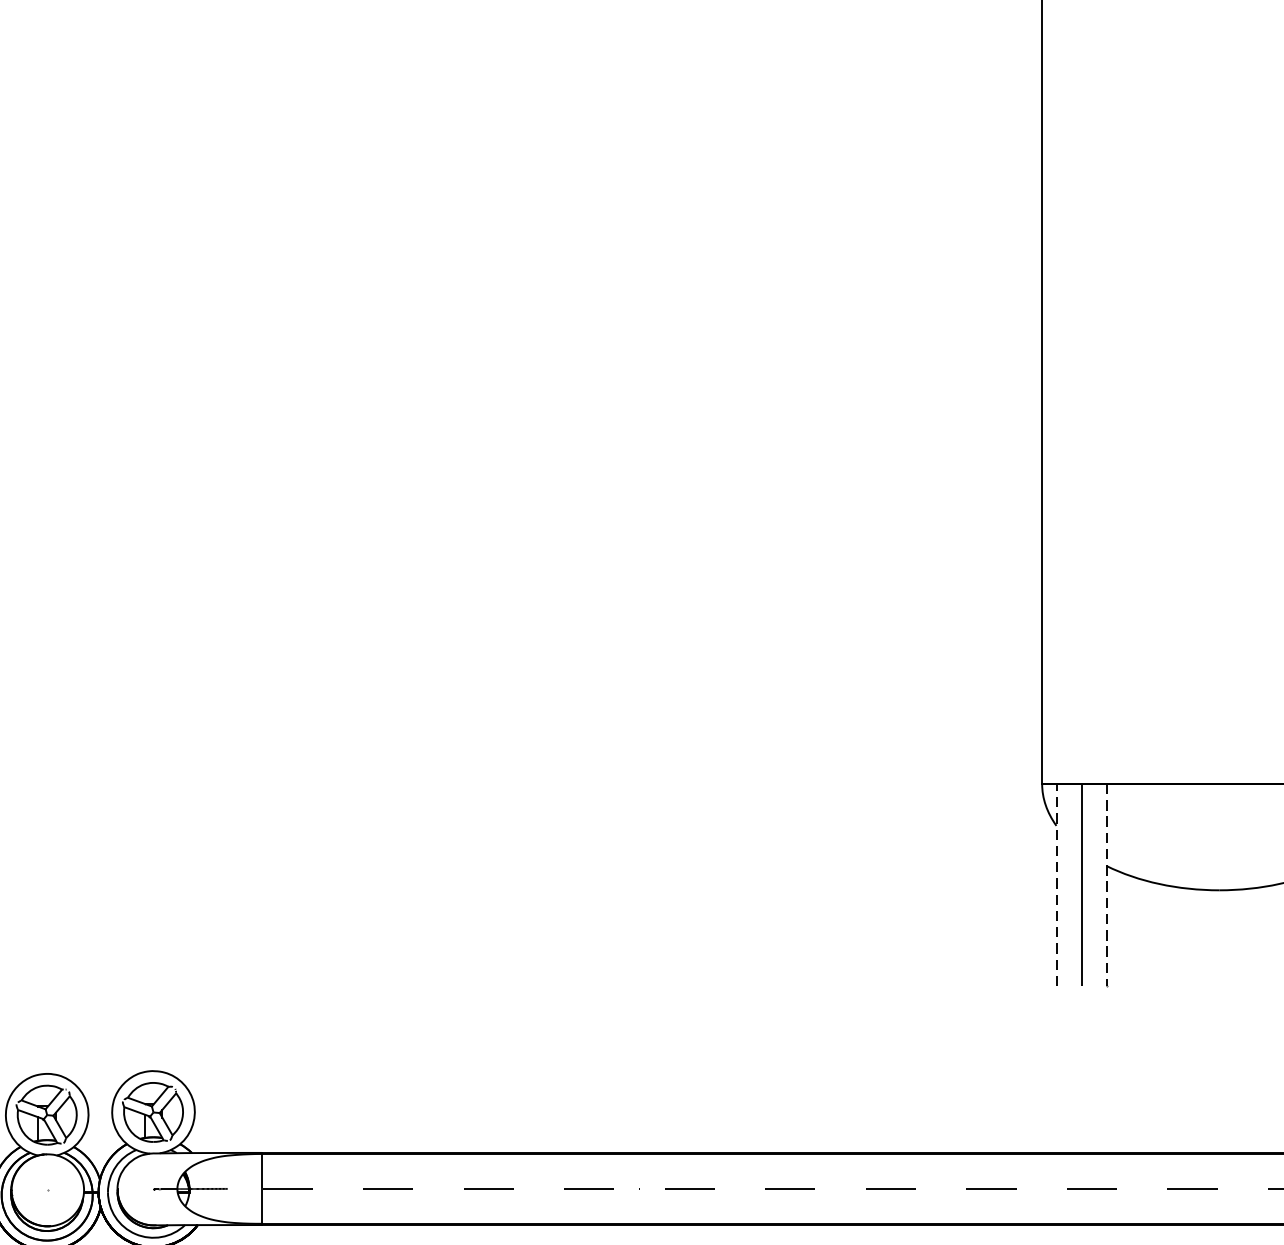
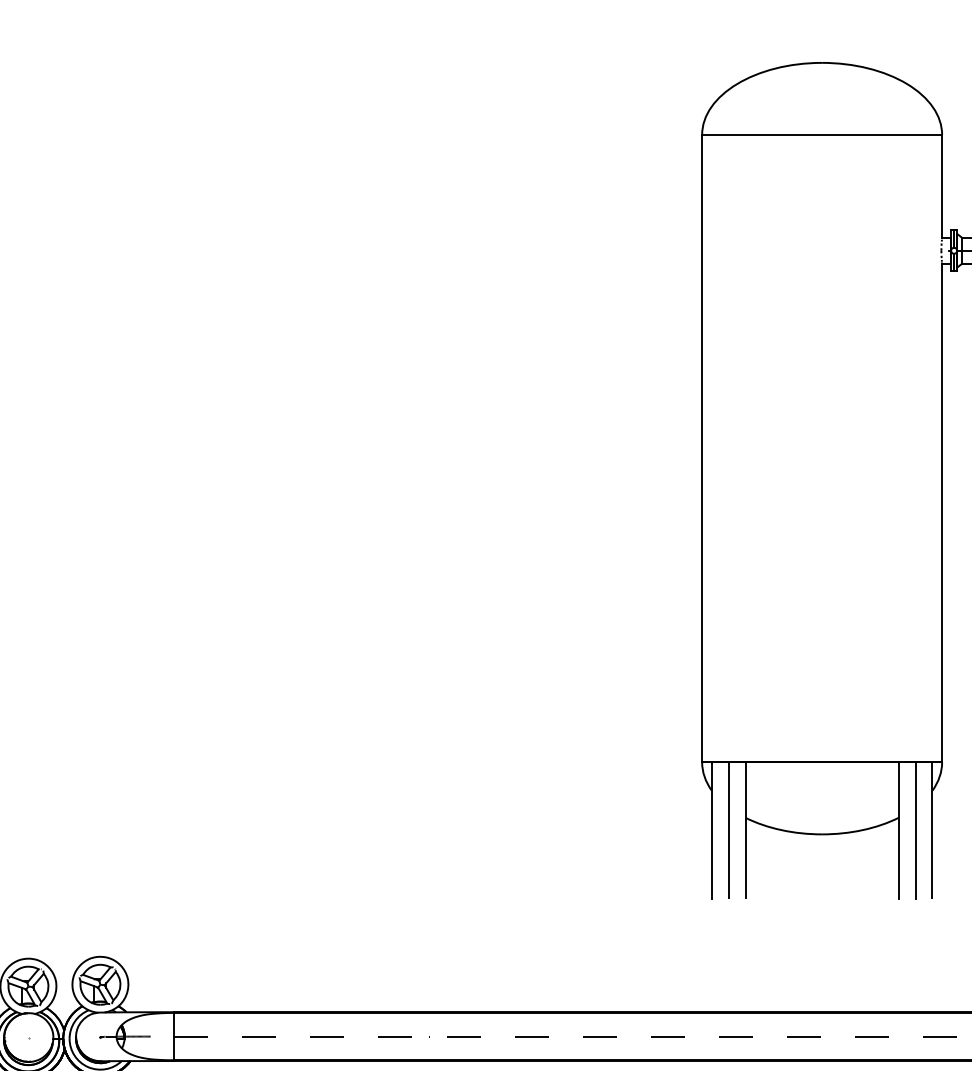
line: (1055, 884) -> (711, 830), dashed -> solid
line: (1106, 886) -> (745, 831), dashed -> solid

